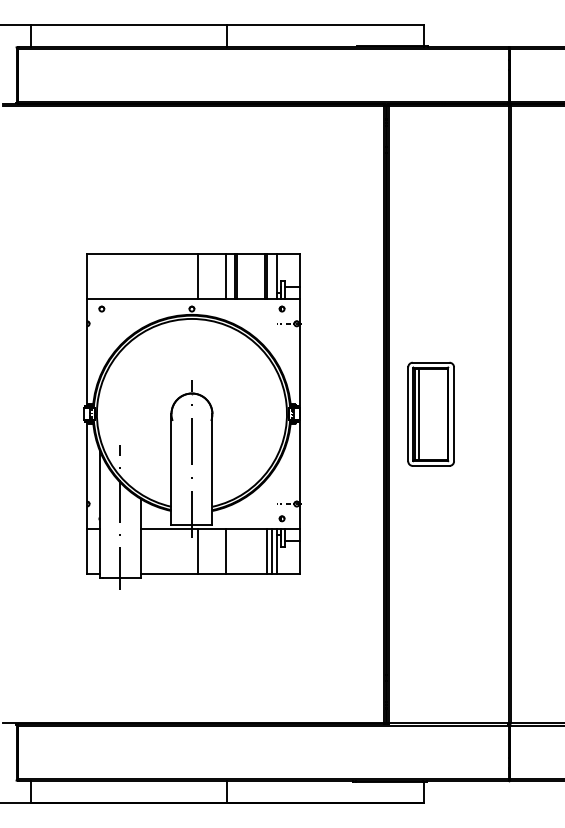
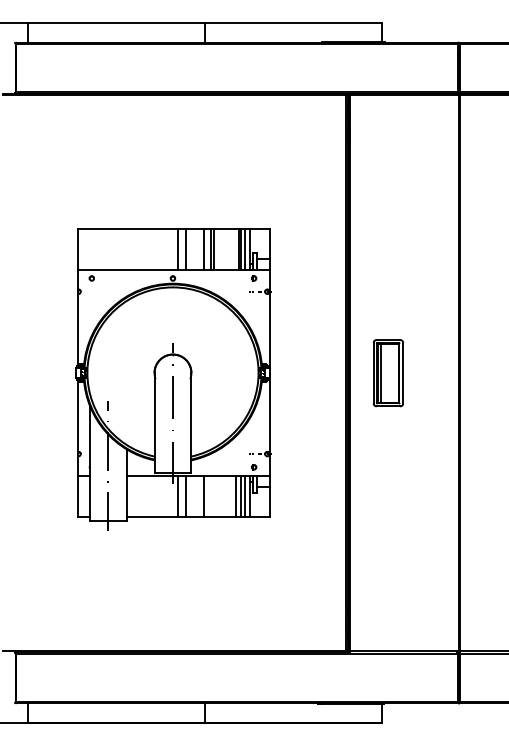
line: (205, 276) -> (185, 249), added
line: (272, 276) -> (245, 249), added
part: (431, 413) -> (388, 372), size x0.71
line: (205, 551) -> (185, 496), added
line: (261, 551) -> (235, 496), added

